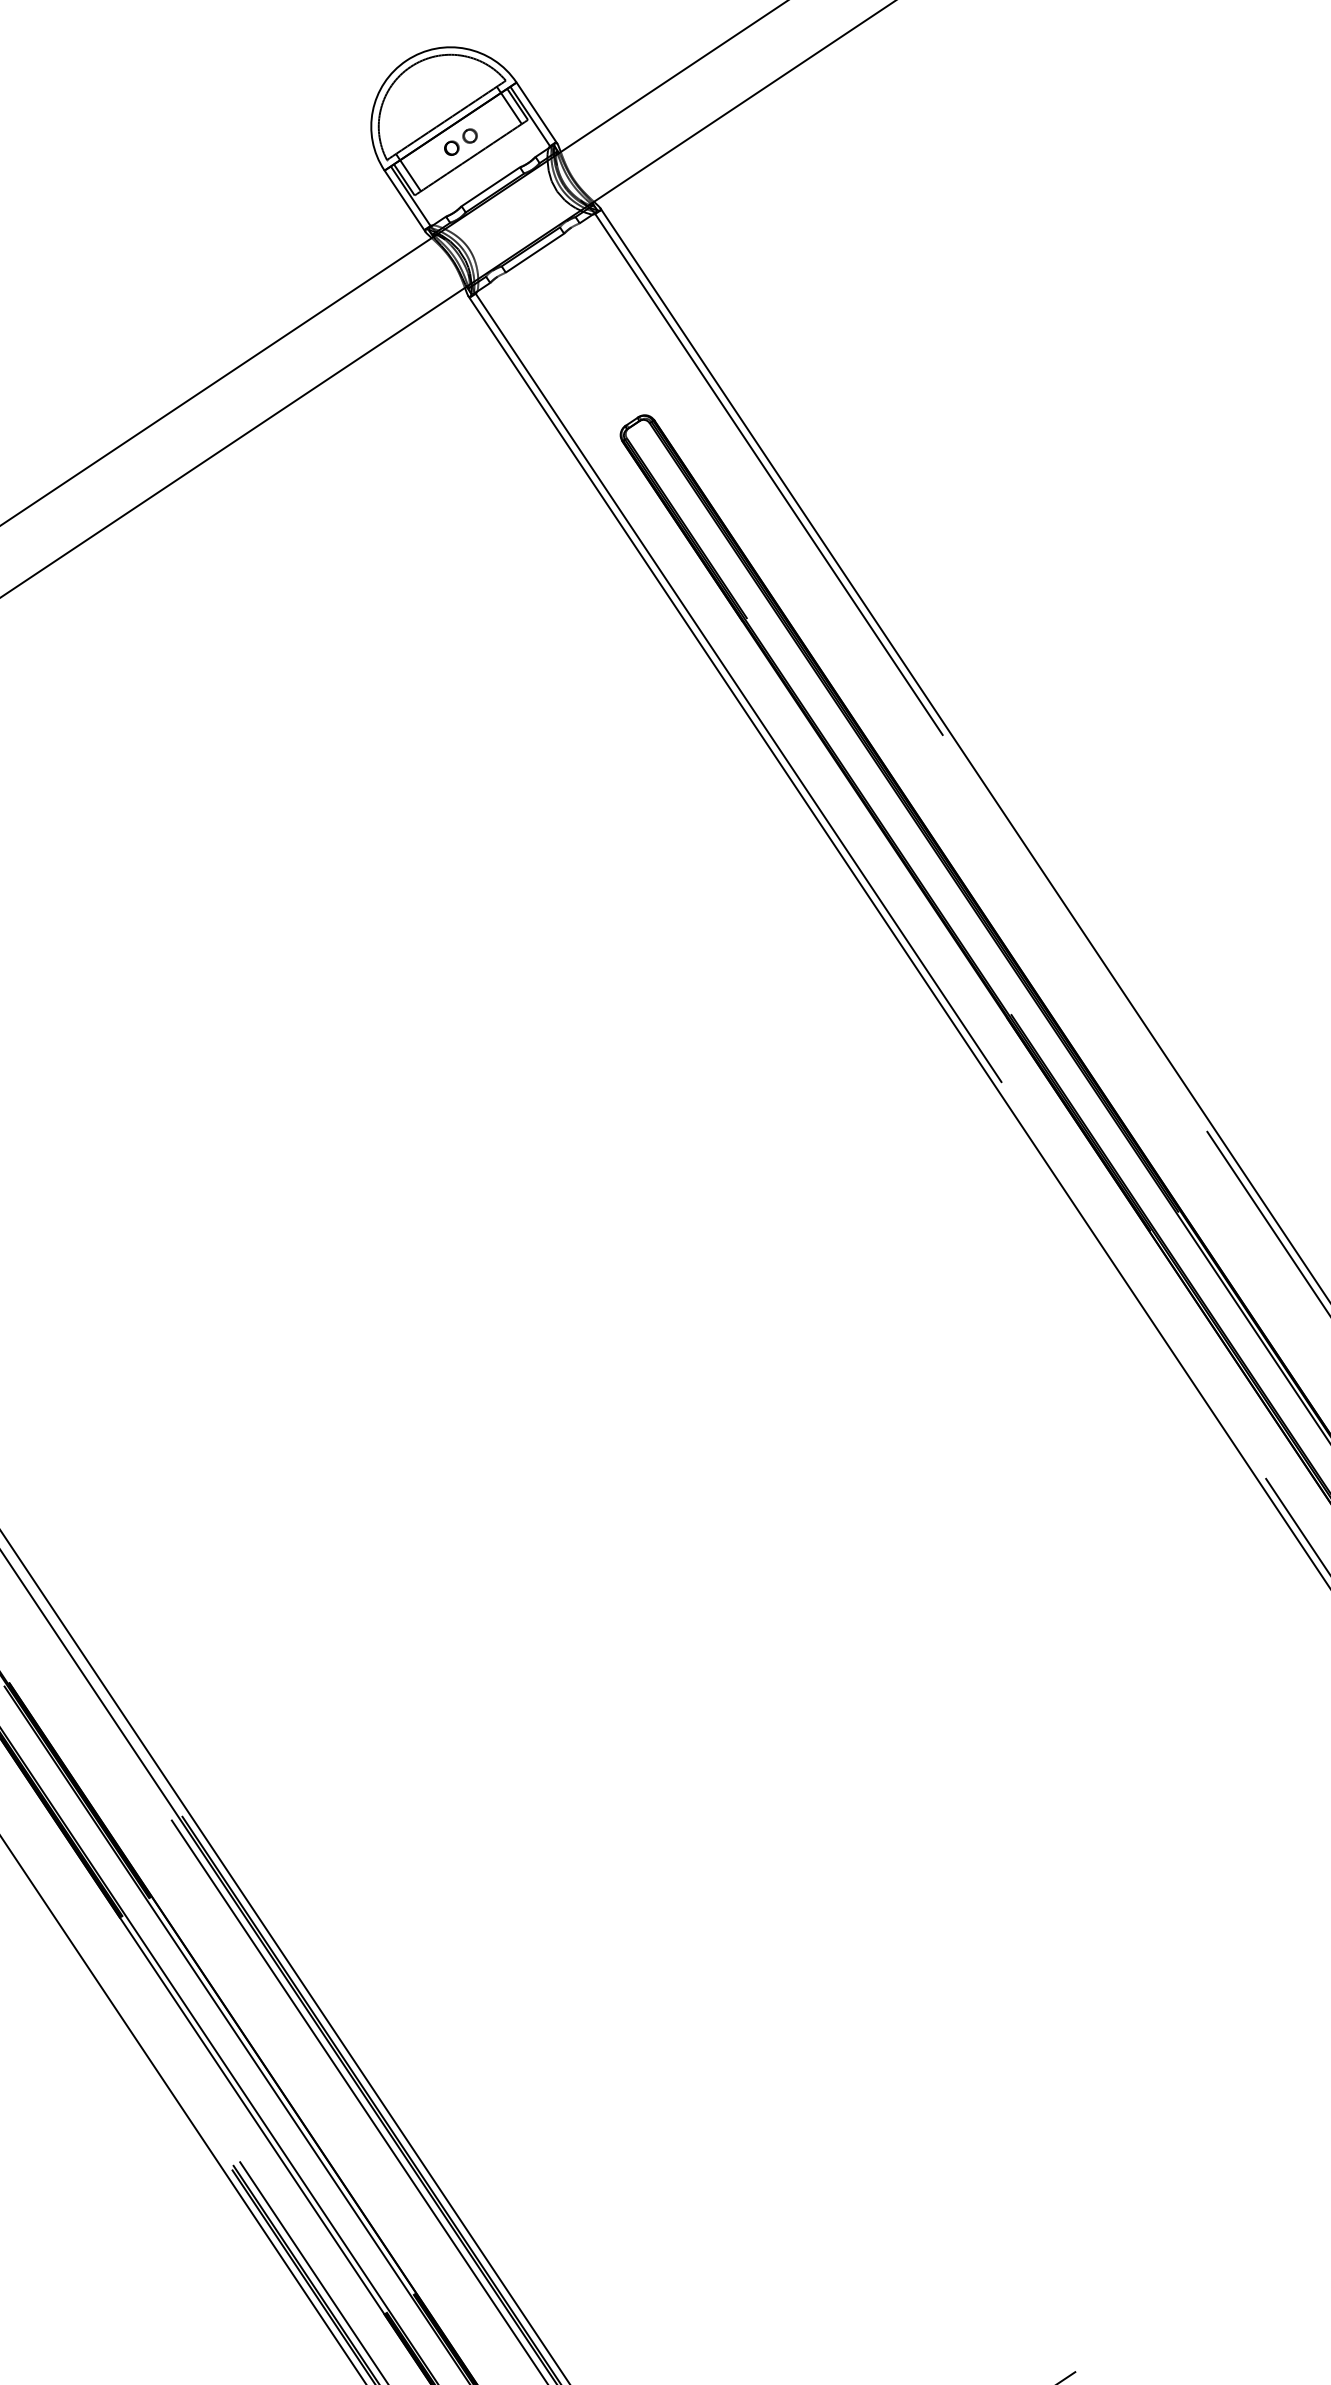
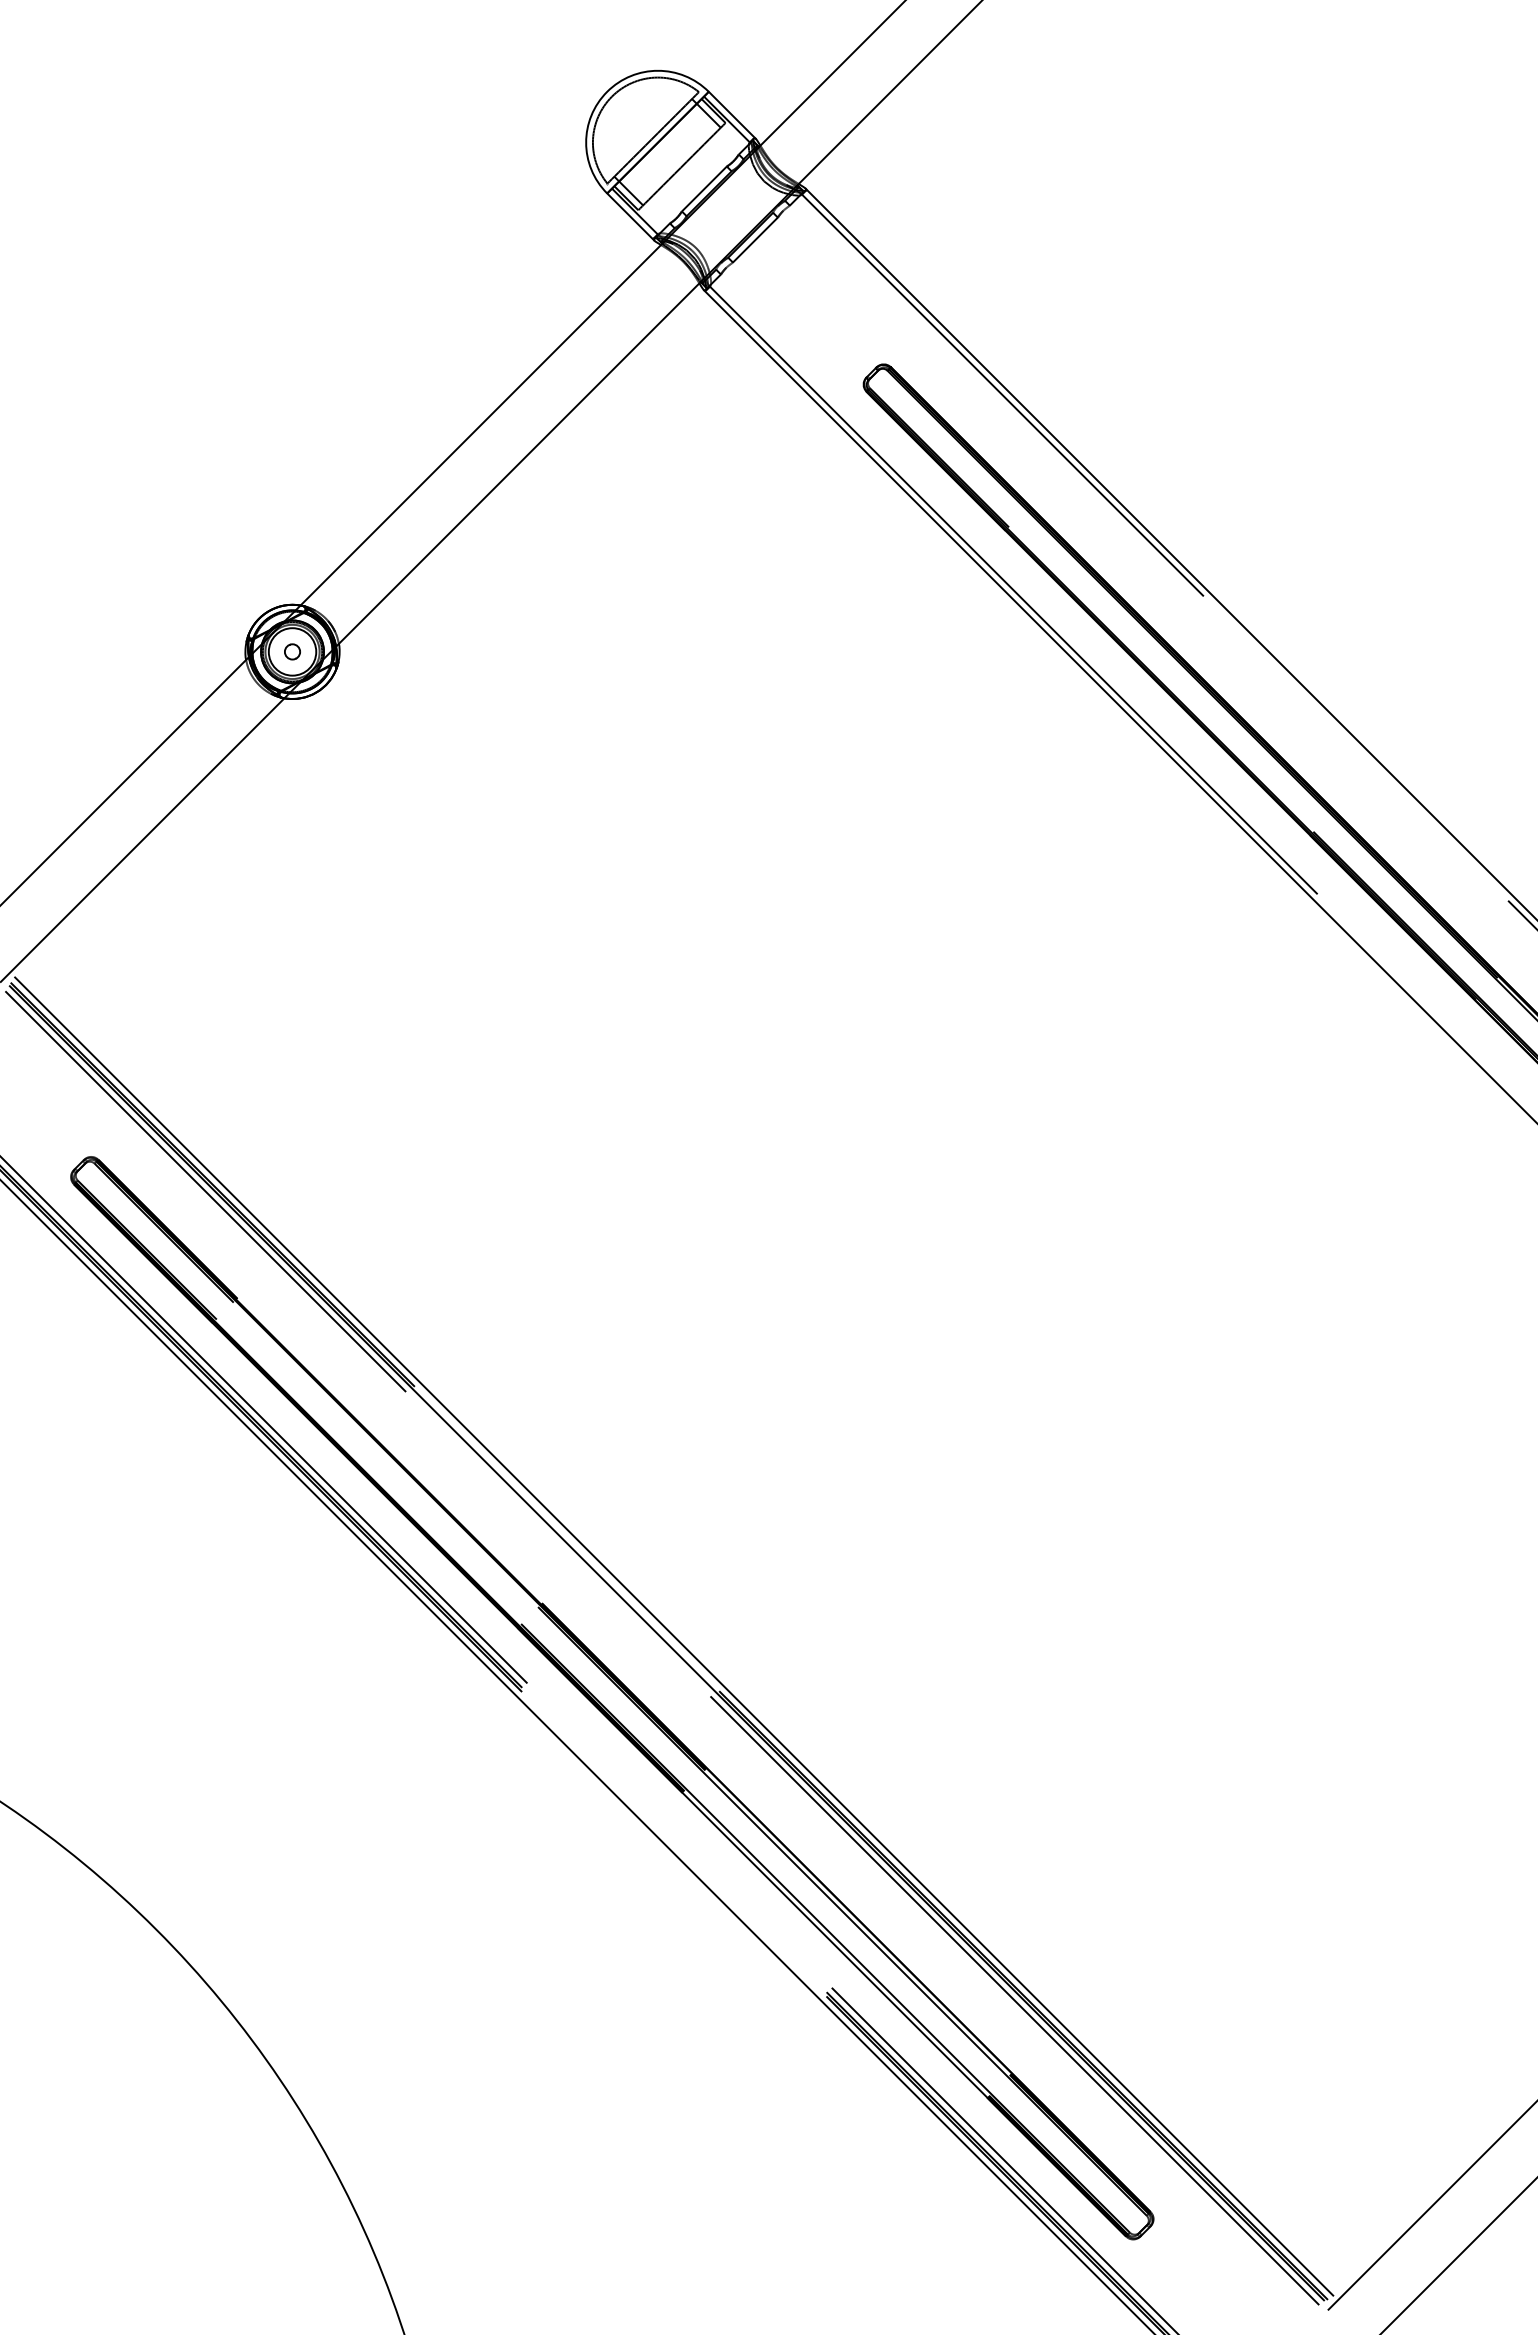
part: (460, 141) -> (669, 154), removed

